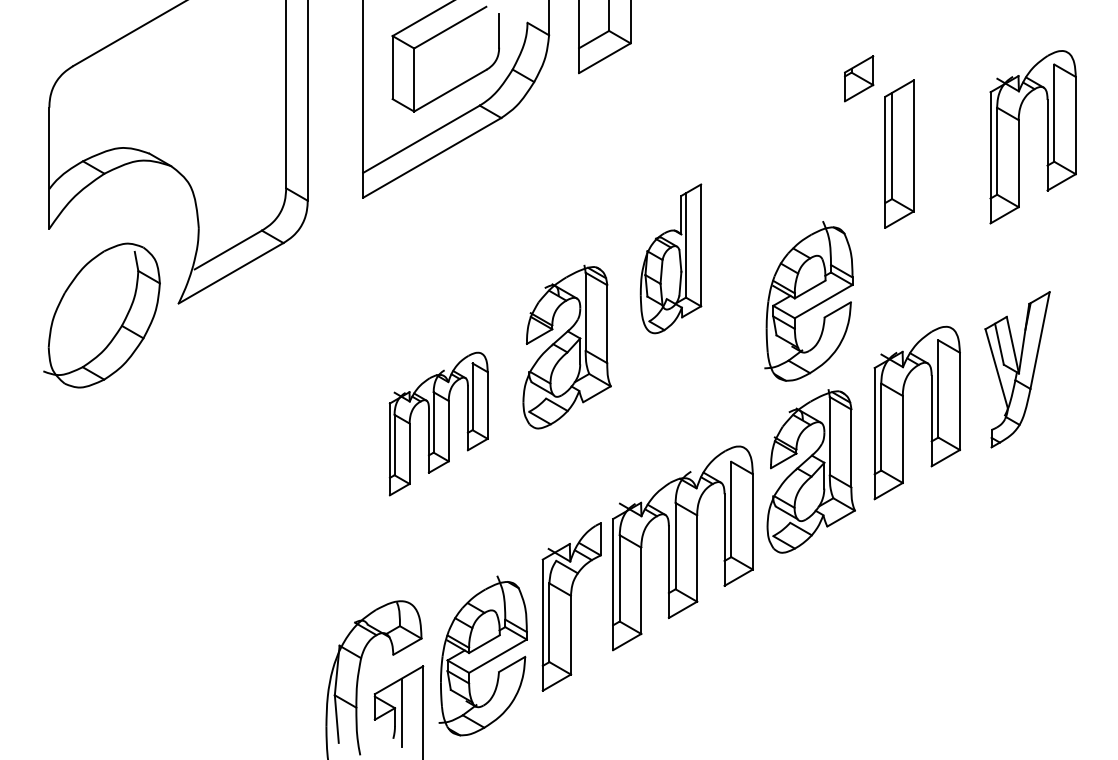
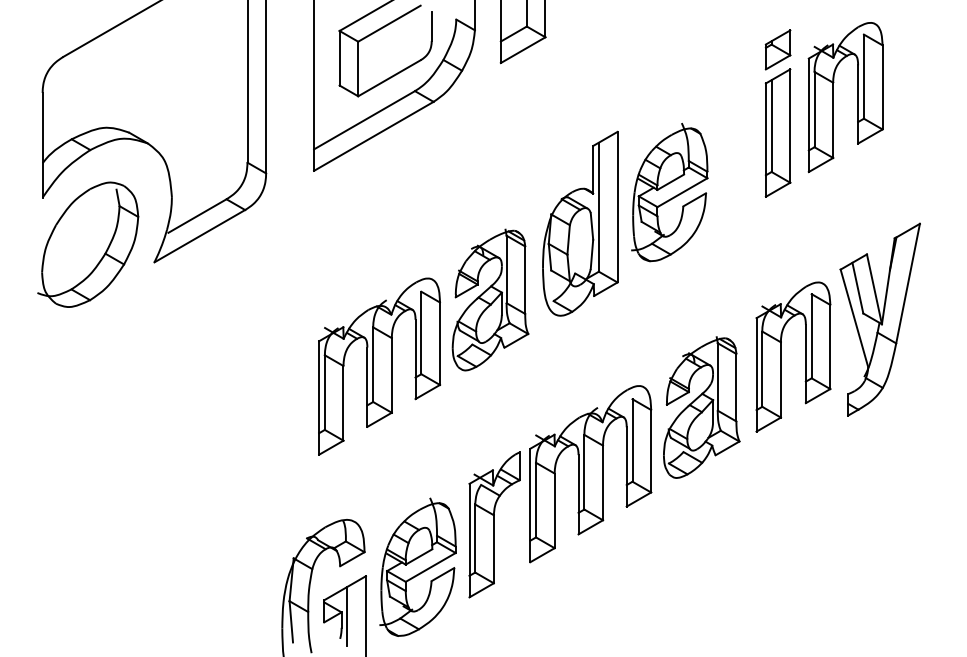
part: (858, 78) -> (777, 49), moved
part: (1019, 137) -> (833, 97), moved
part: (671, 258) -> (580, 223), size x1.43
part: (808, 301) -> (669, 192), moved
part: (102, 315) -> (88, 244), moved
part: (1016, 369) -> (879, 319), size x1.43
part: (438, 423) -> (379, 366), size x1.43

